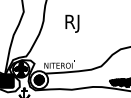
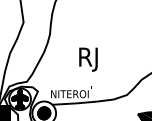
text: (72, 23) -> (88, 59), moved

